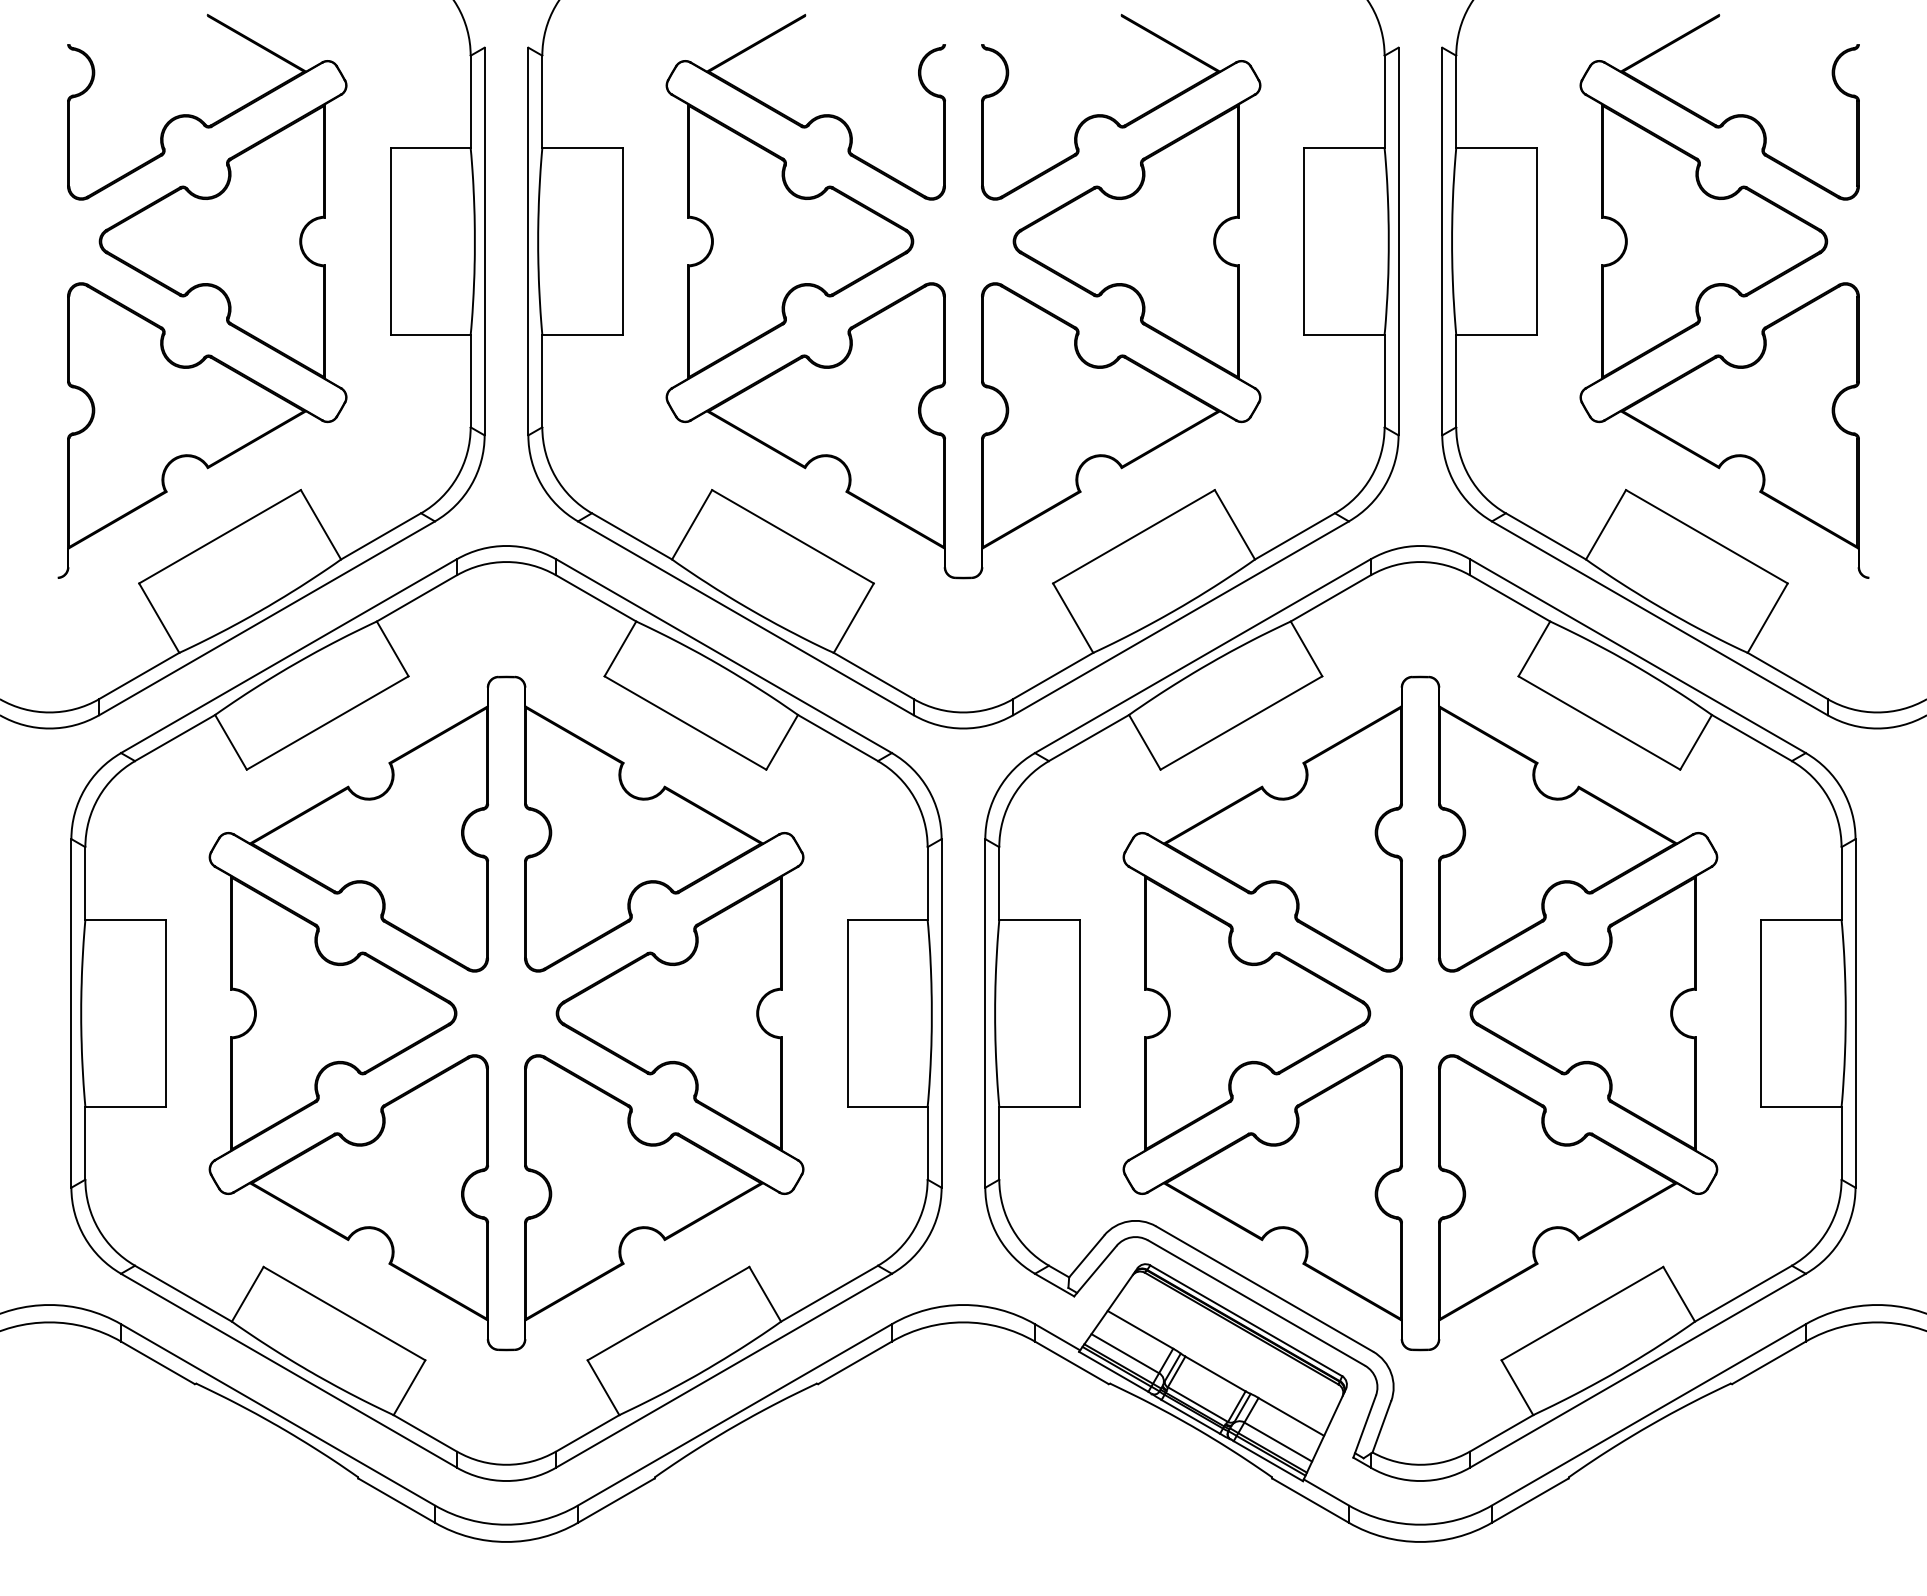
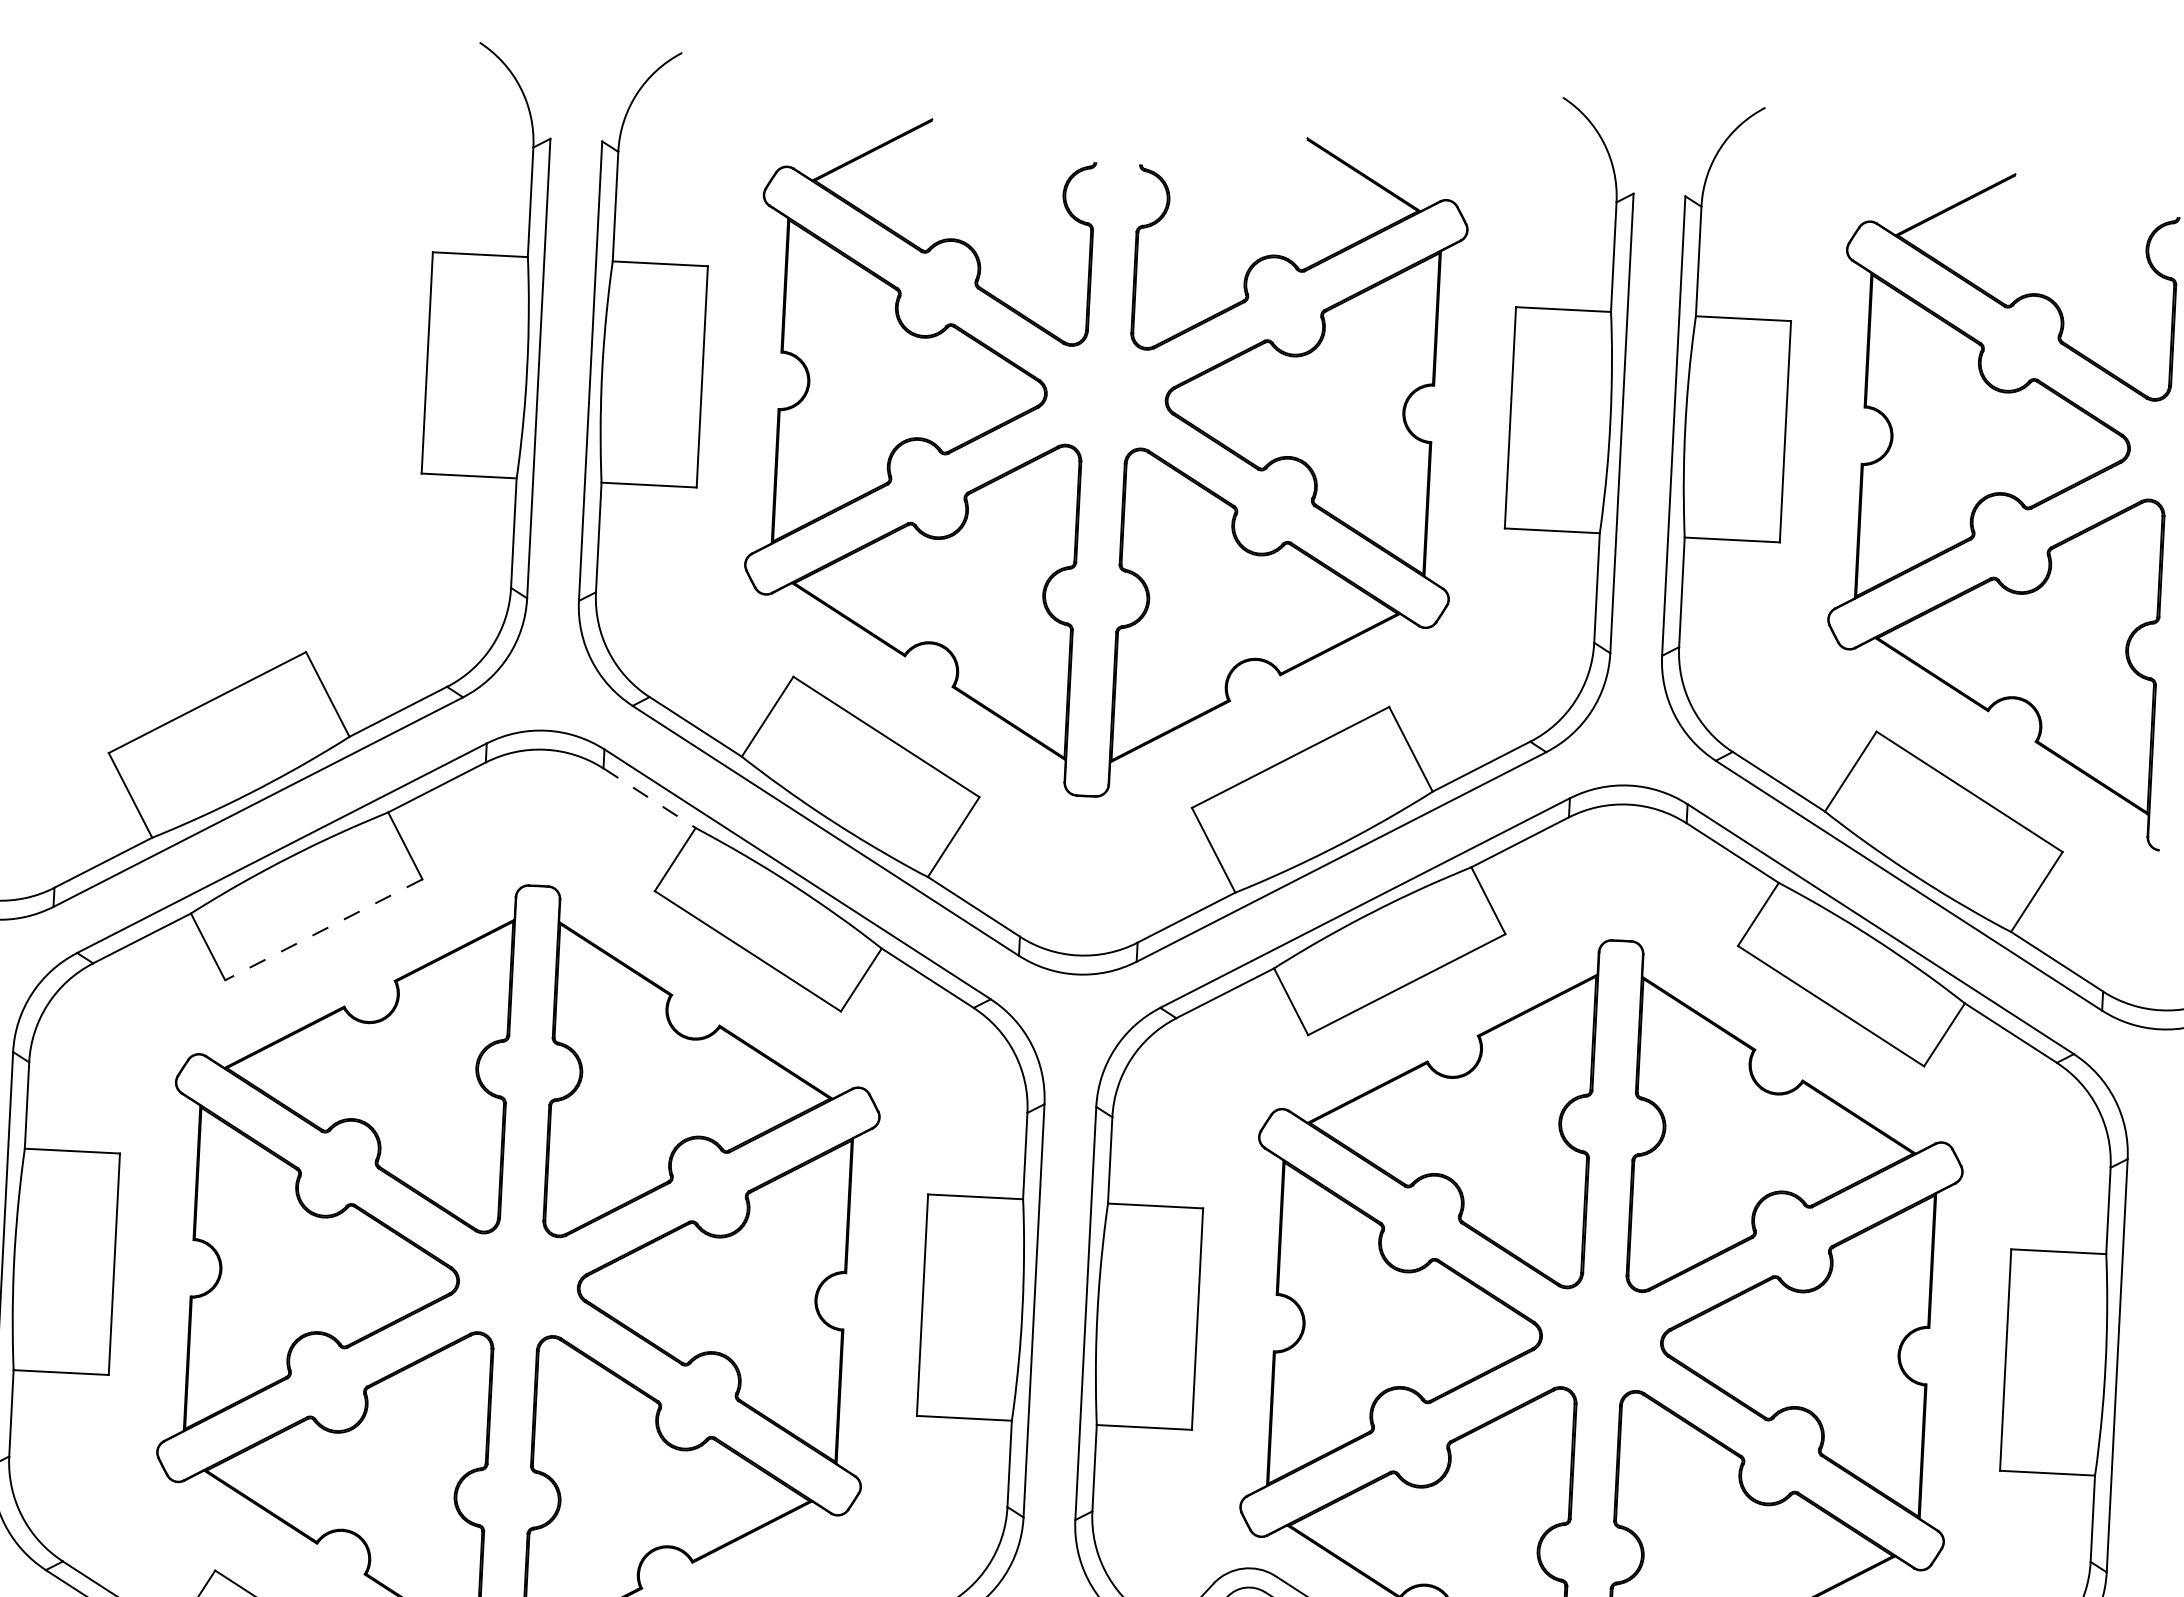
part: (199, 287) -> (198, 405), removed
line: (596, 598) -> (649, 798), solid -> dashed
line: (327, 723) -> (323, 930), solid -> dashed

